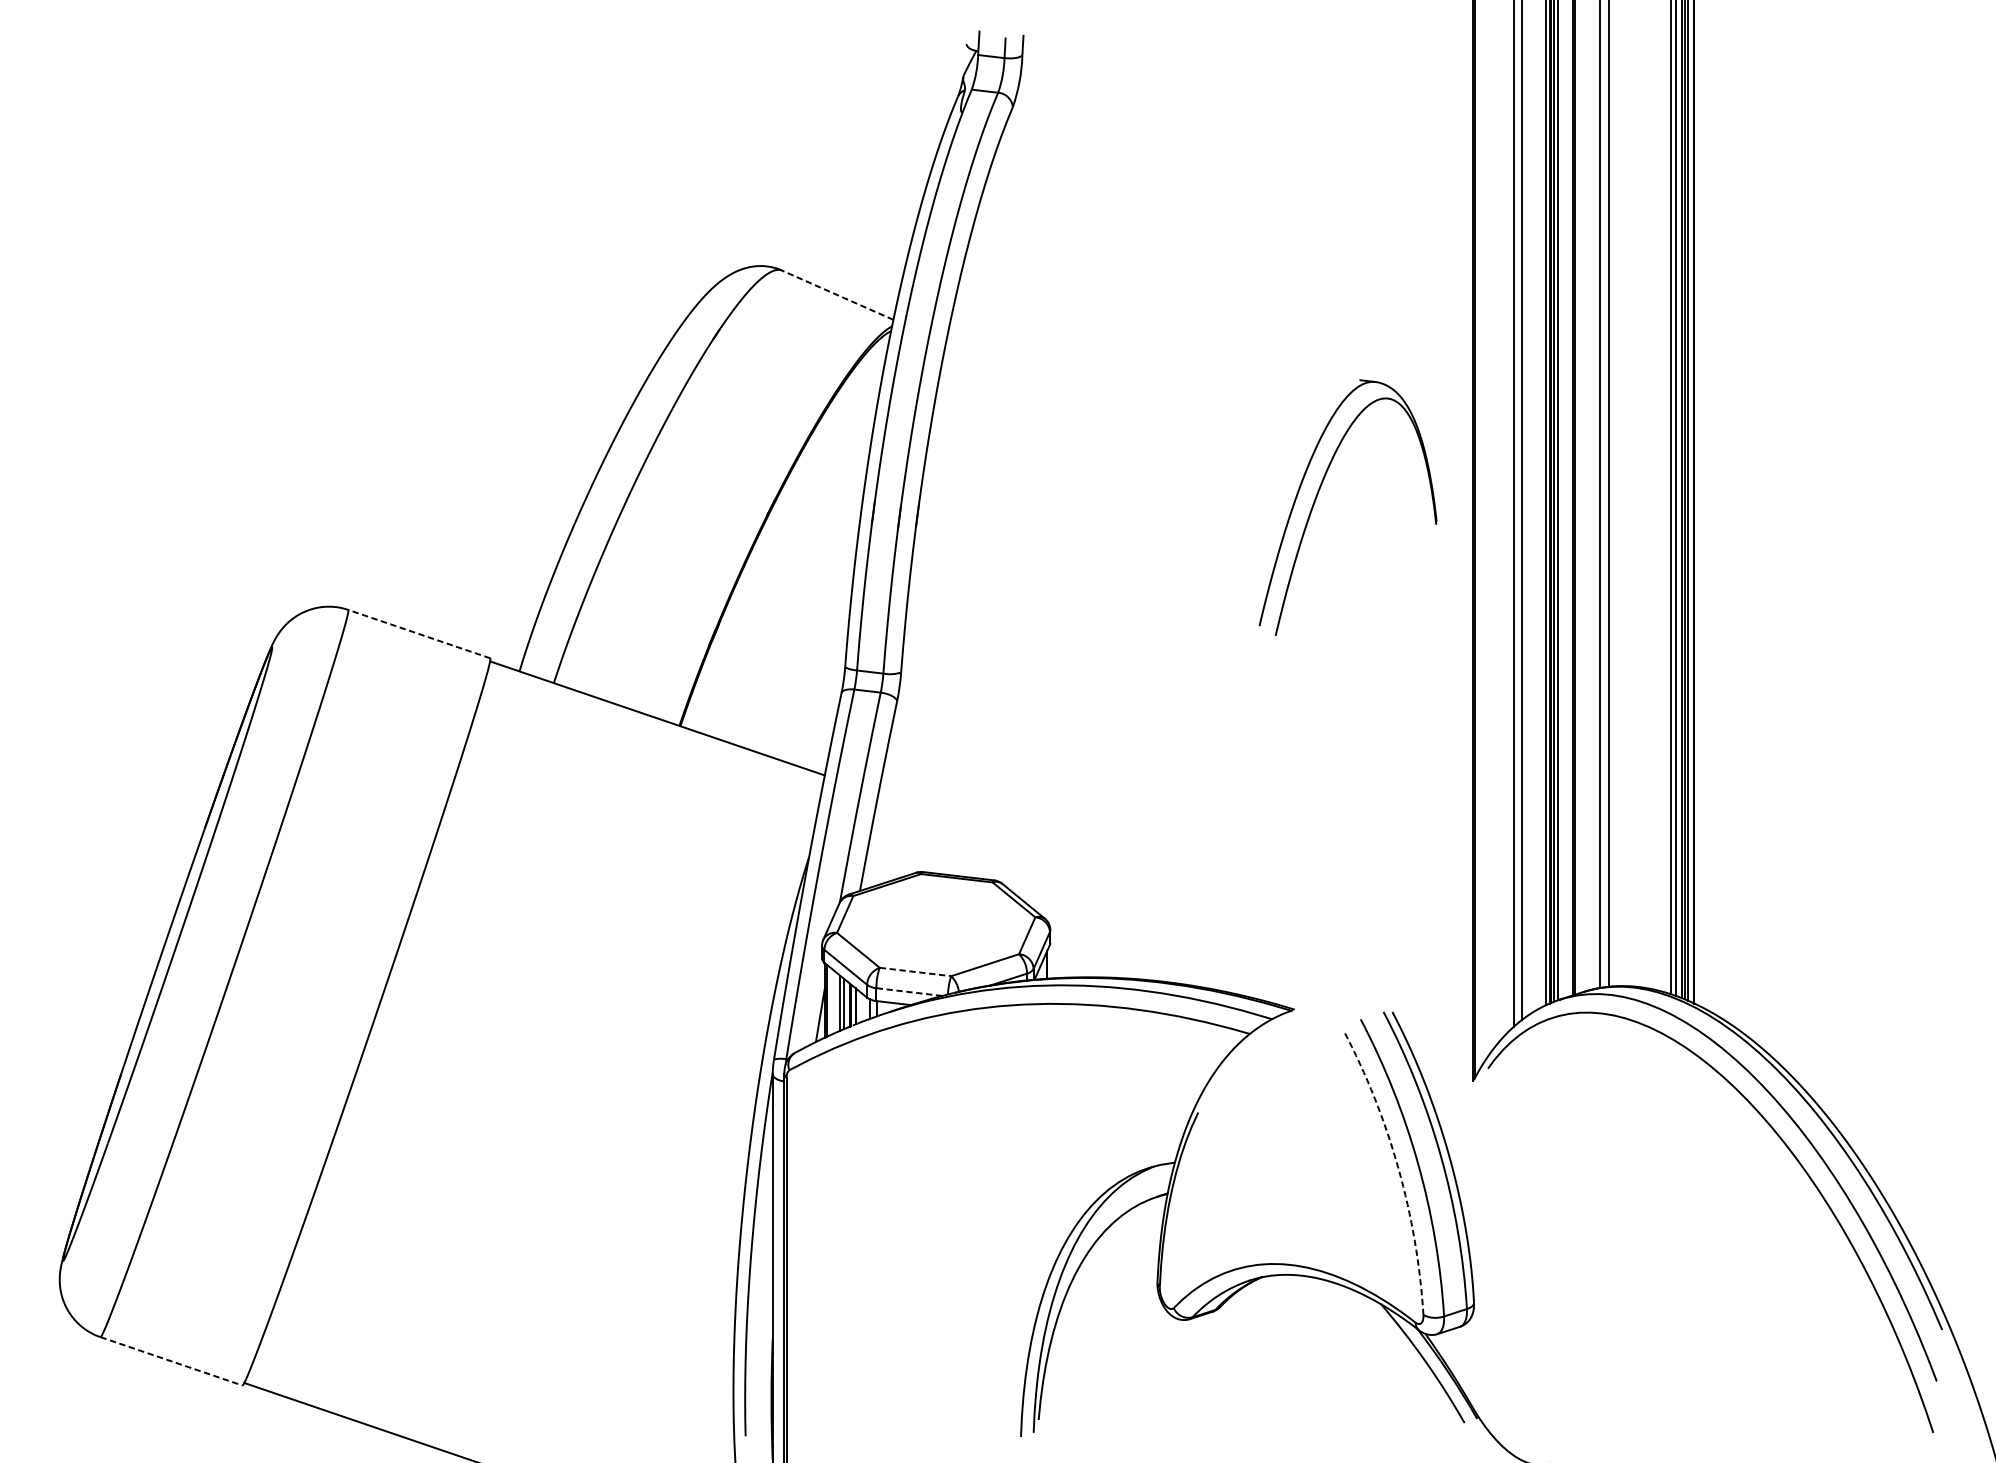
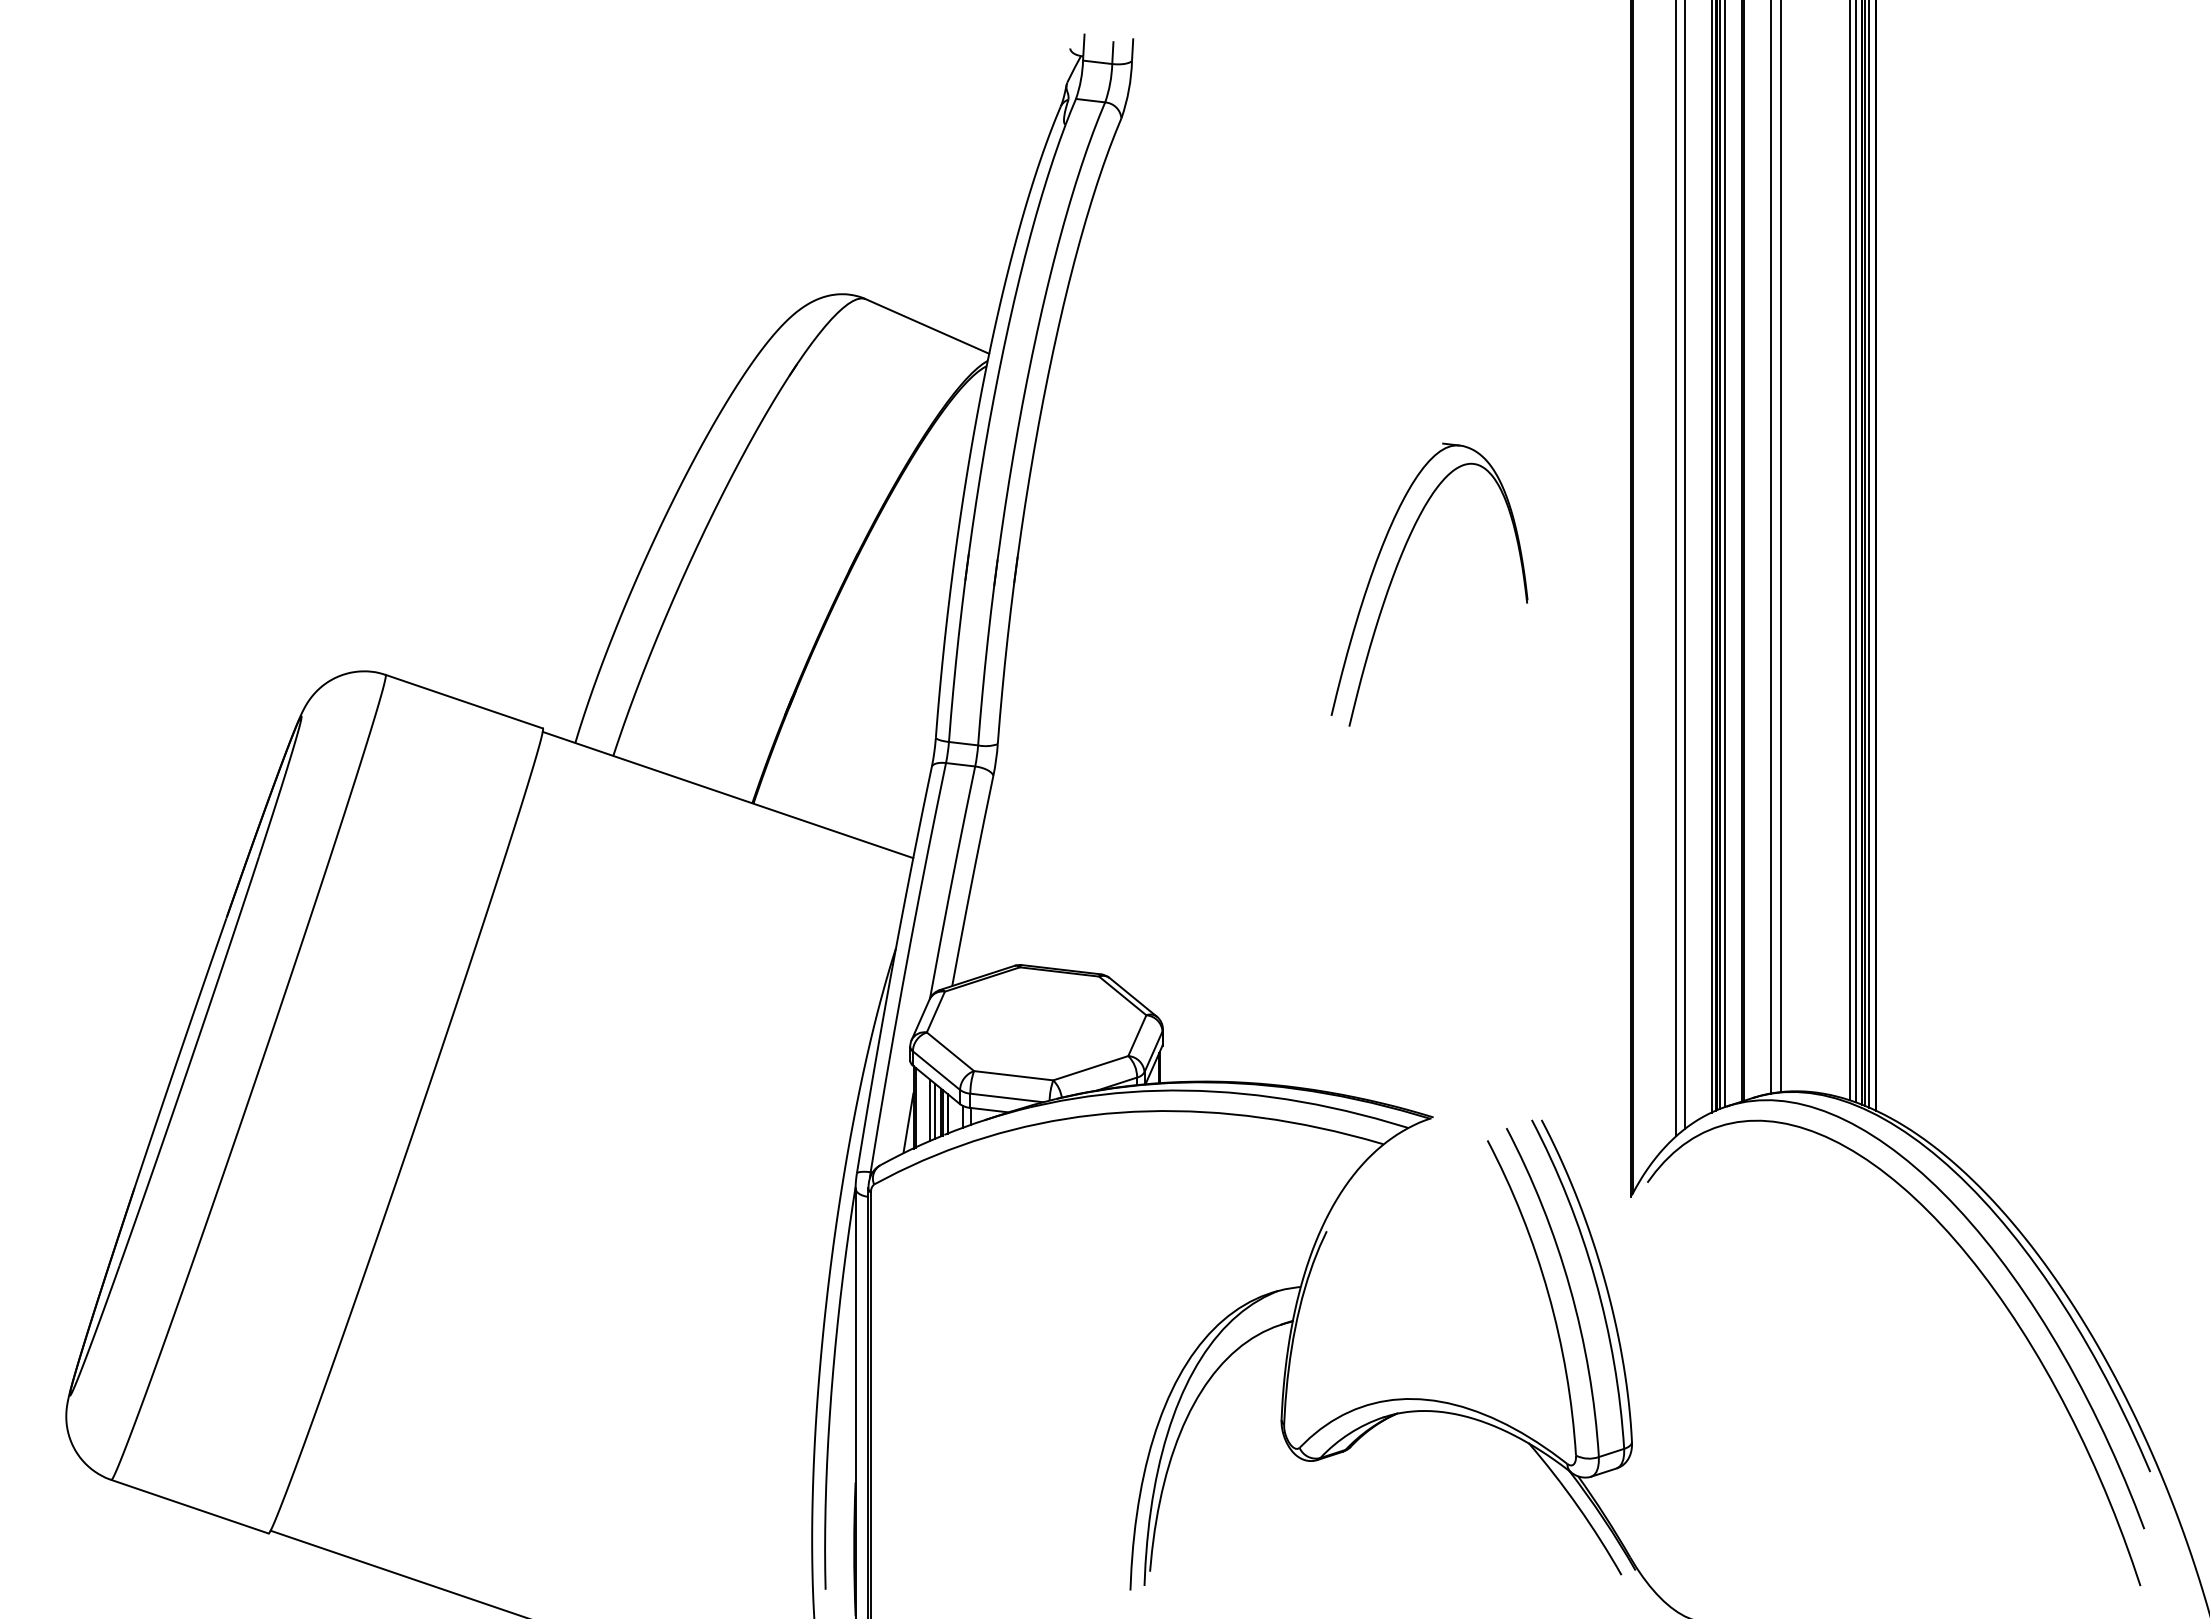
line: (837, 295) -> (927, 326), dashed -> solid
part: (1317, 497) -> (1395, 573), moved
line: (418, 633) -> (463, 701), dashed -> solid
line: (915, 971) -> (1013, 1075), dashed -> solid
line: (909, 991) -> (1006, 1097), dashed -> solid
arc: (1398, 1168) -> (1548, 1293), dashed -> solid
line: (171, 1361) -> (190, 1506), dashed -> solid

